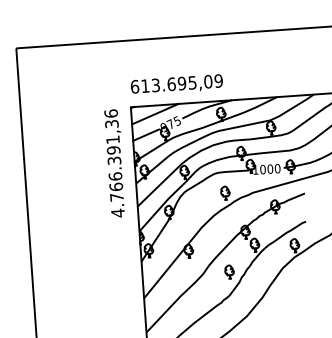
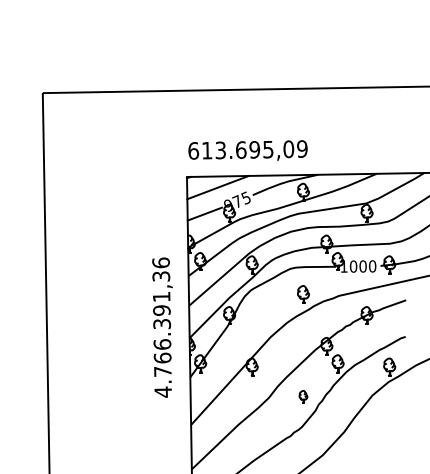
text: (114, 163) -> (162, 327), moved
part: (229, 271) -> (303, 396), size x0.7

